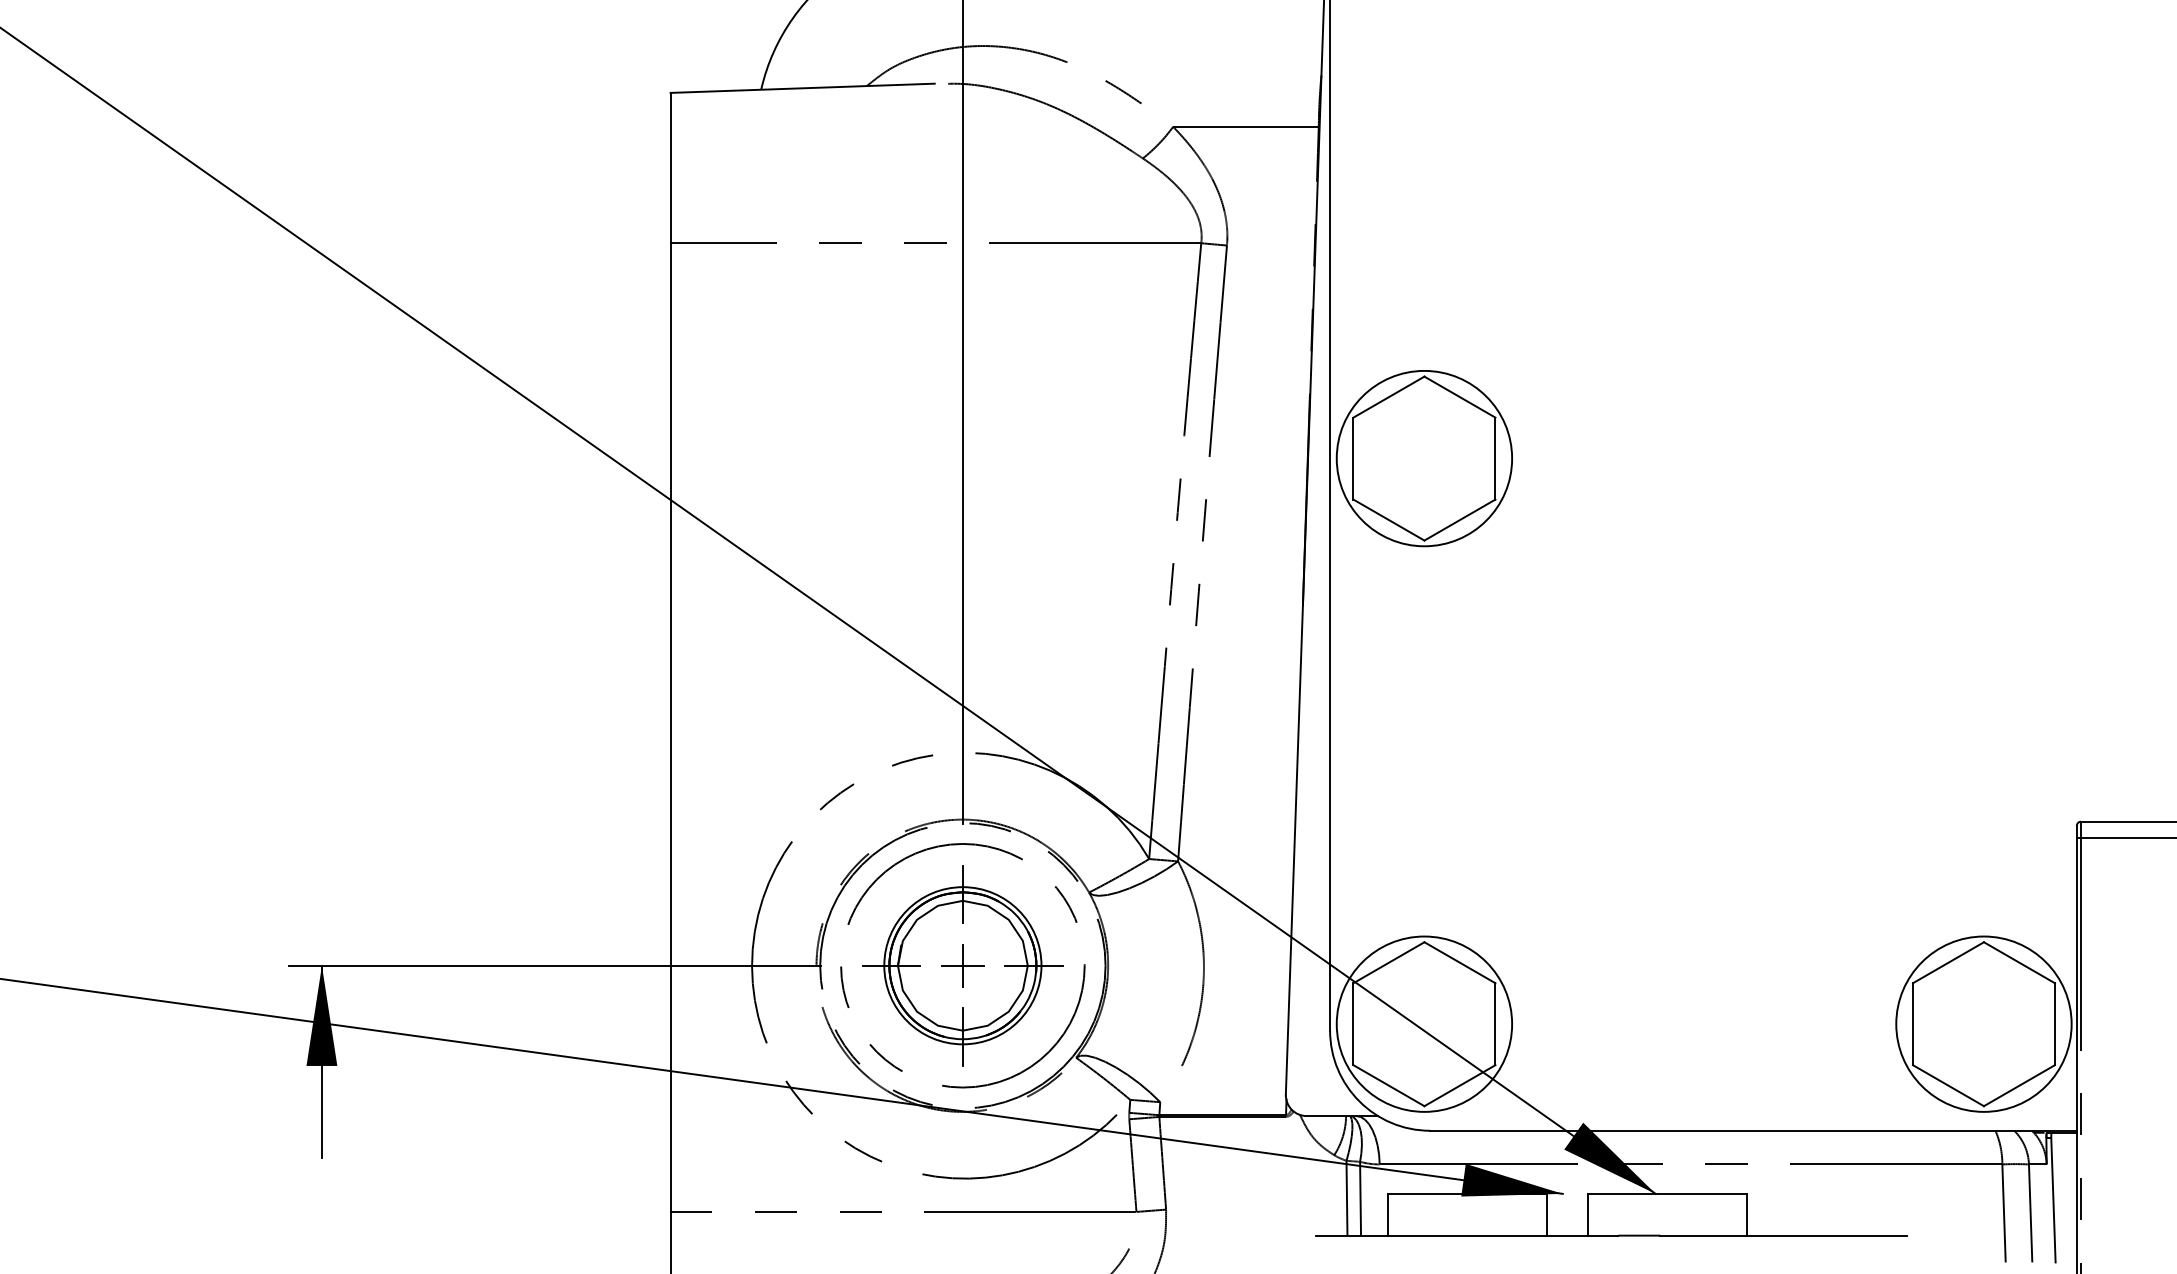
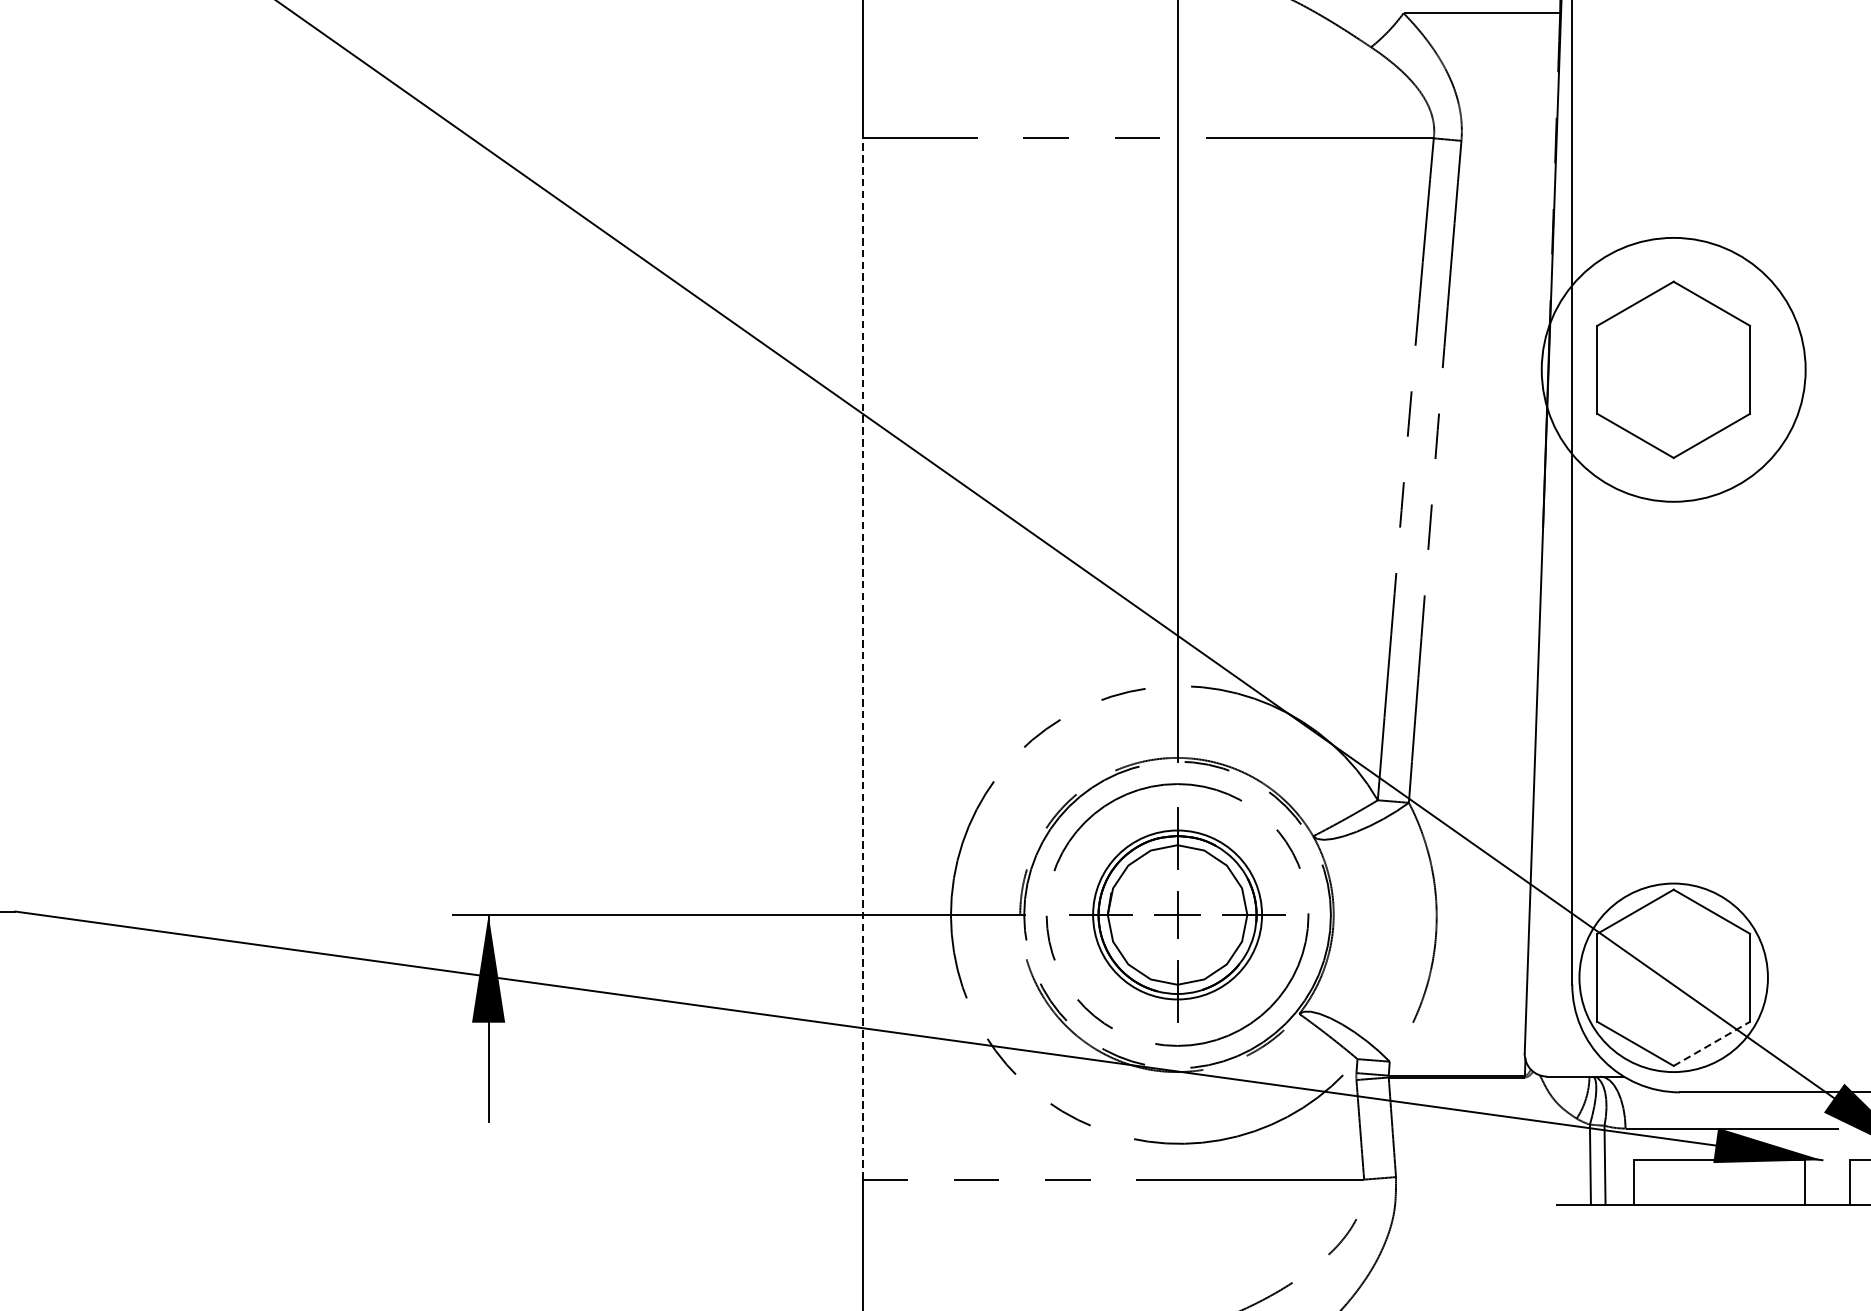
circle: (1424, 458) -> (1673, 369), size x1.4
line: (670, 727) -> (863, 658), solid -> dashed
line: (1459, 1085) -> (1711, 1043), solid -> dashed

